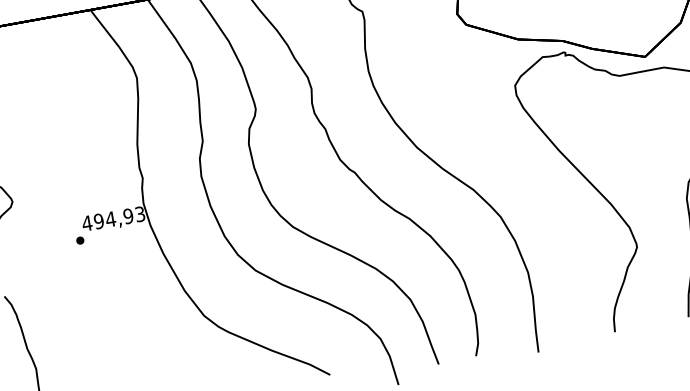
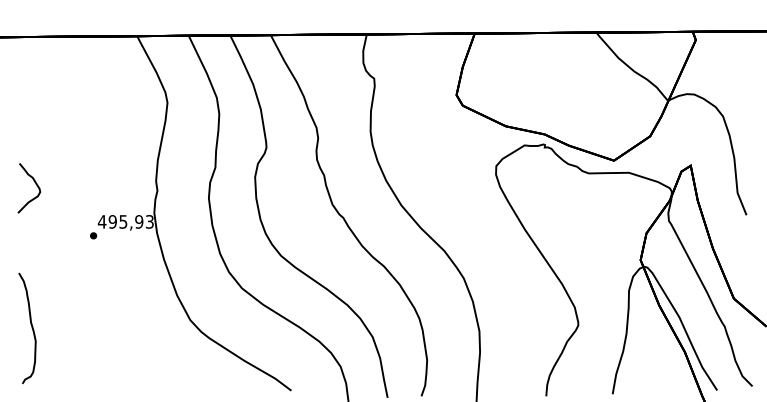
text: (110, 218) -> (123, 221), 494,93 -> 495,93

